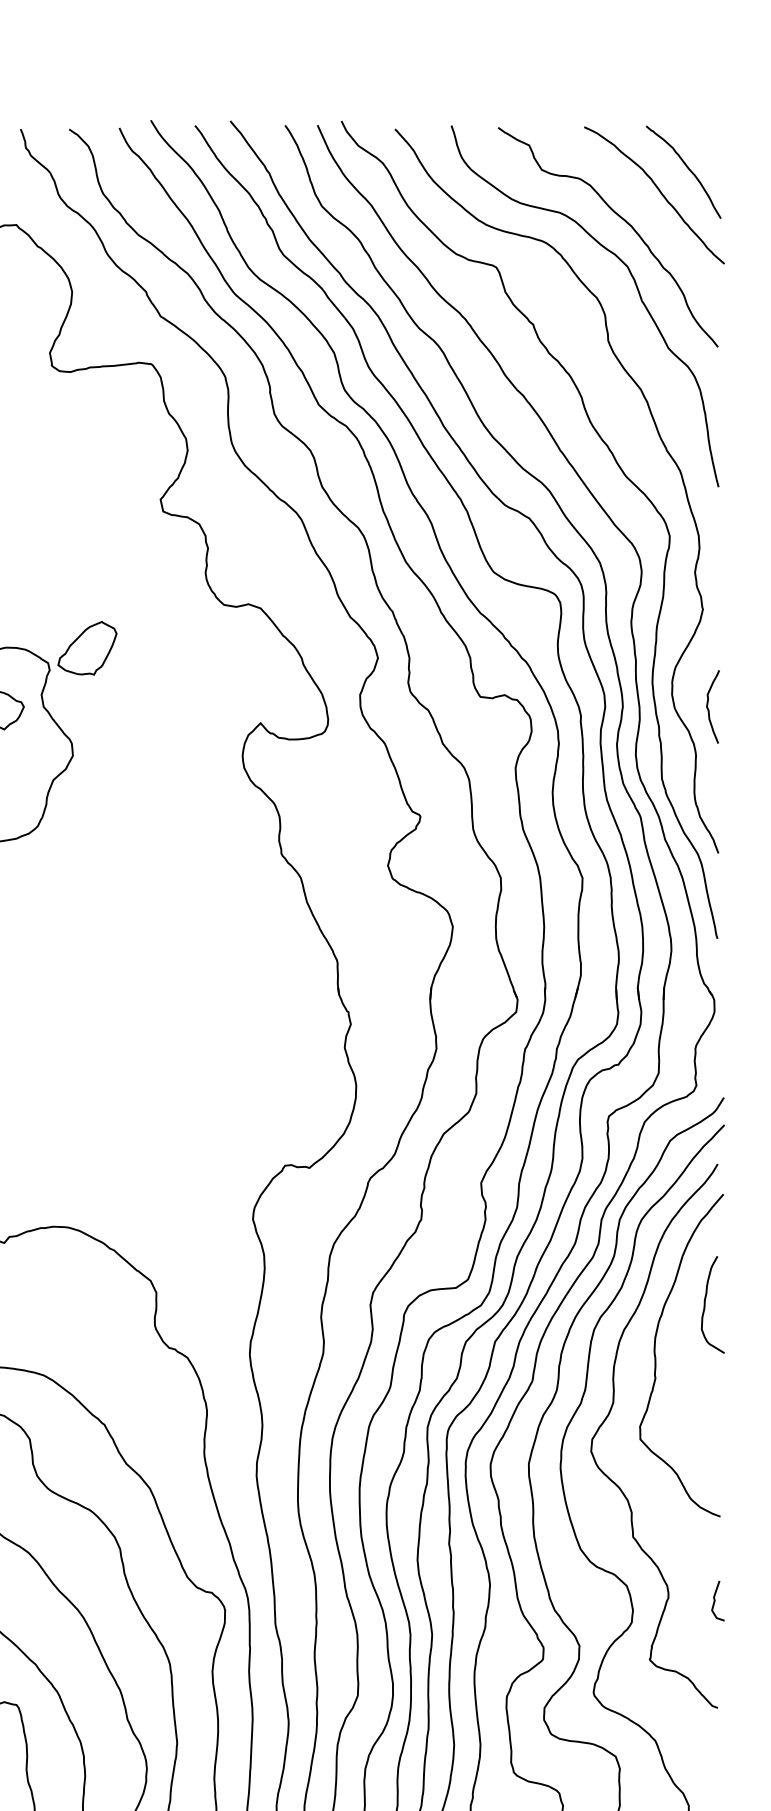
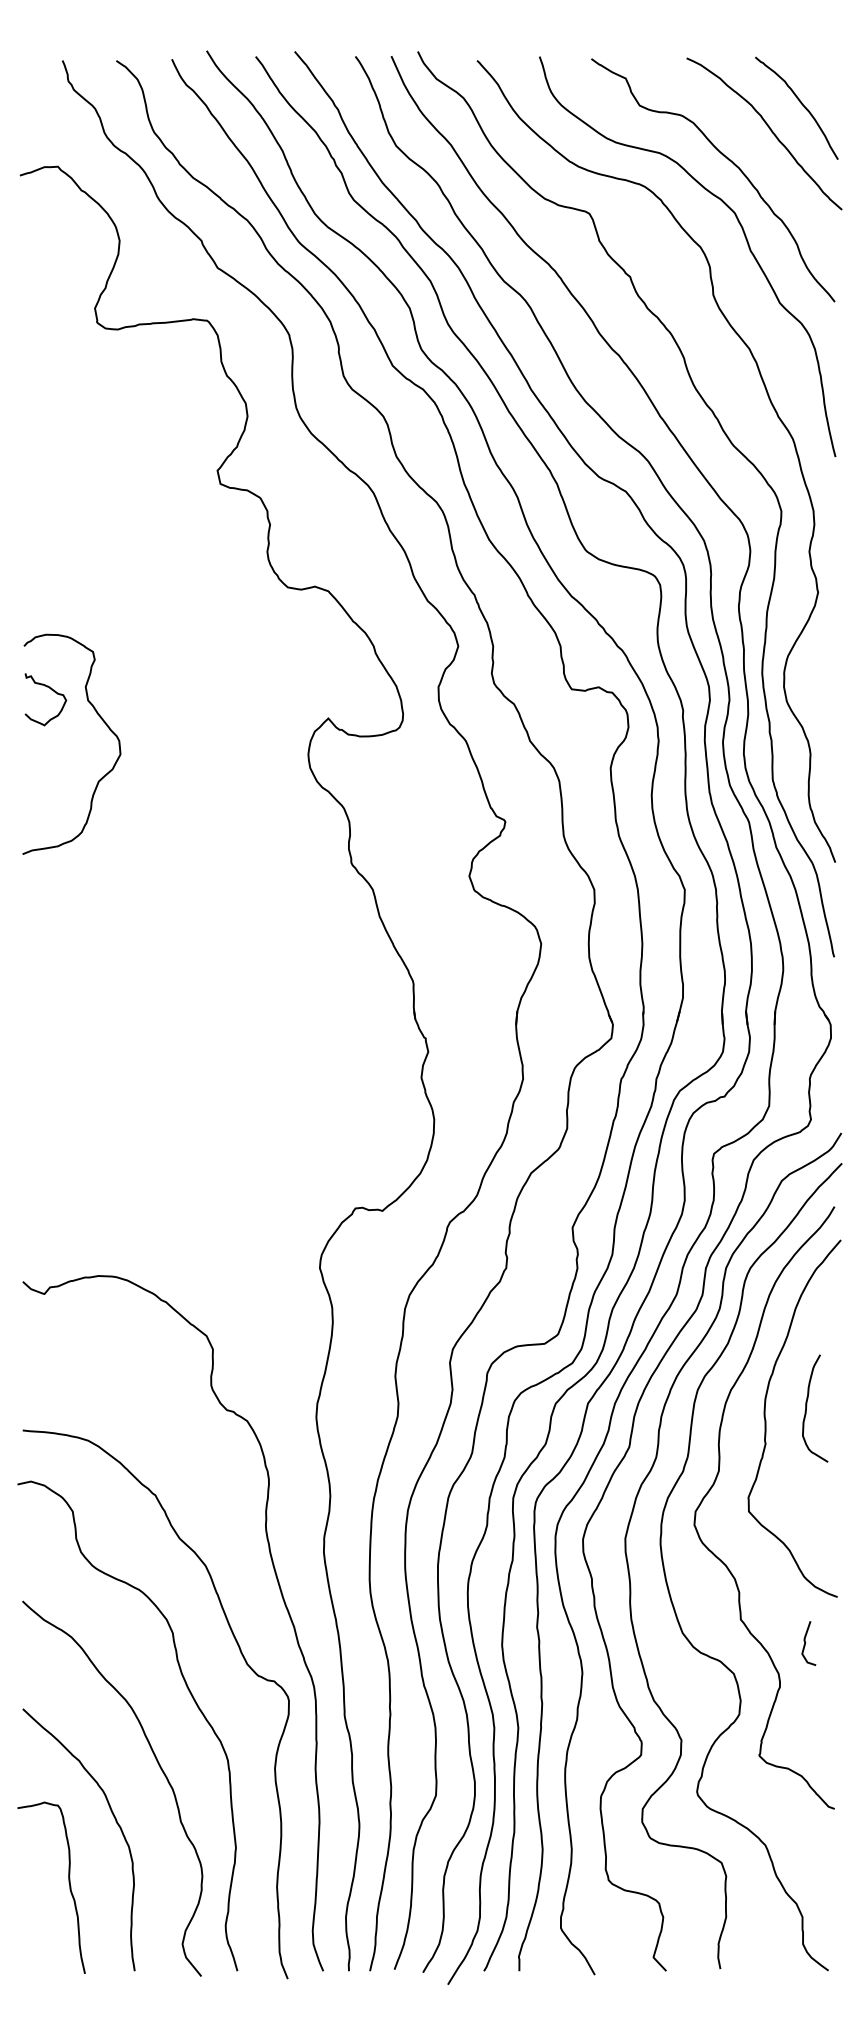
part: (87, 648) -> (136, 635), removed
curve: (708, 707) -> (824, 701), removed
curve: (705, 1303) -> (807, 1406), moved
curve: (715, 1600) -> (806, 1642), moved

